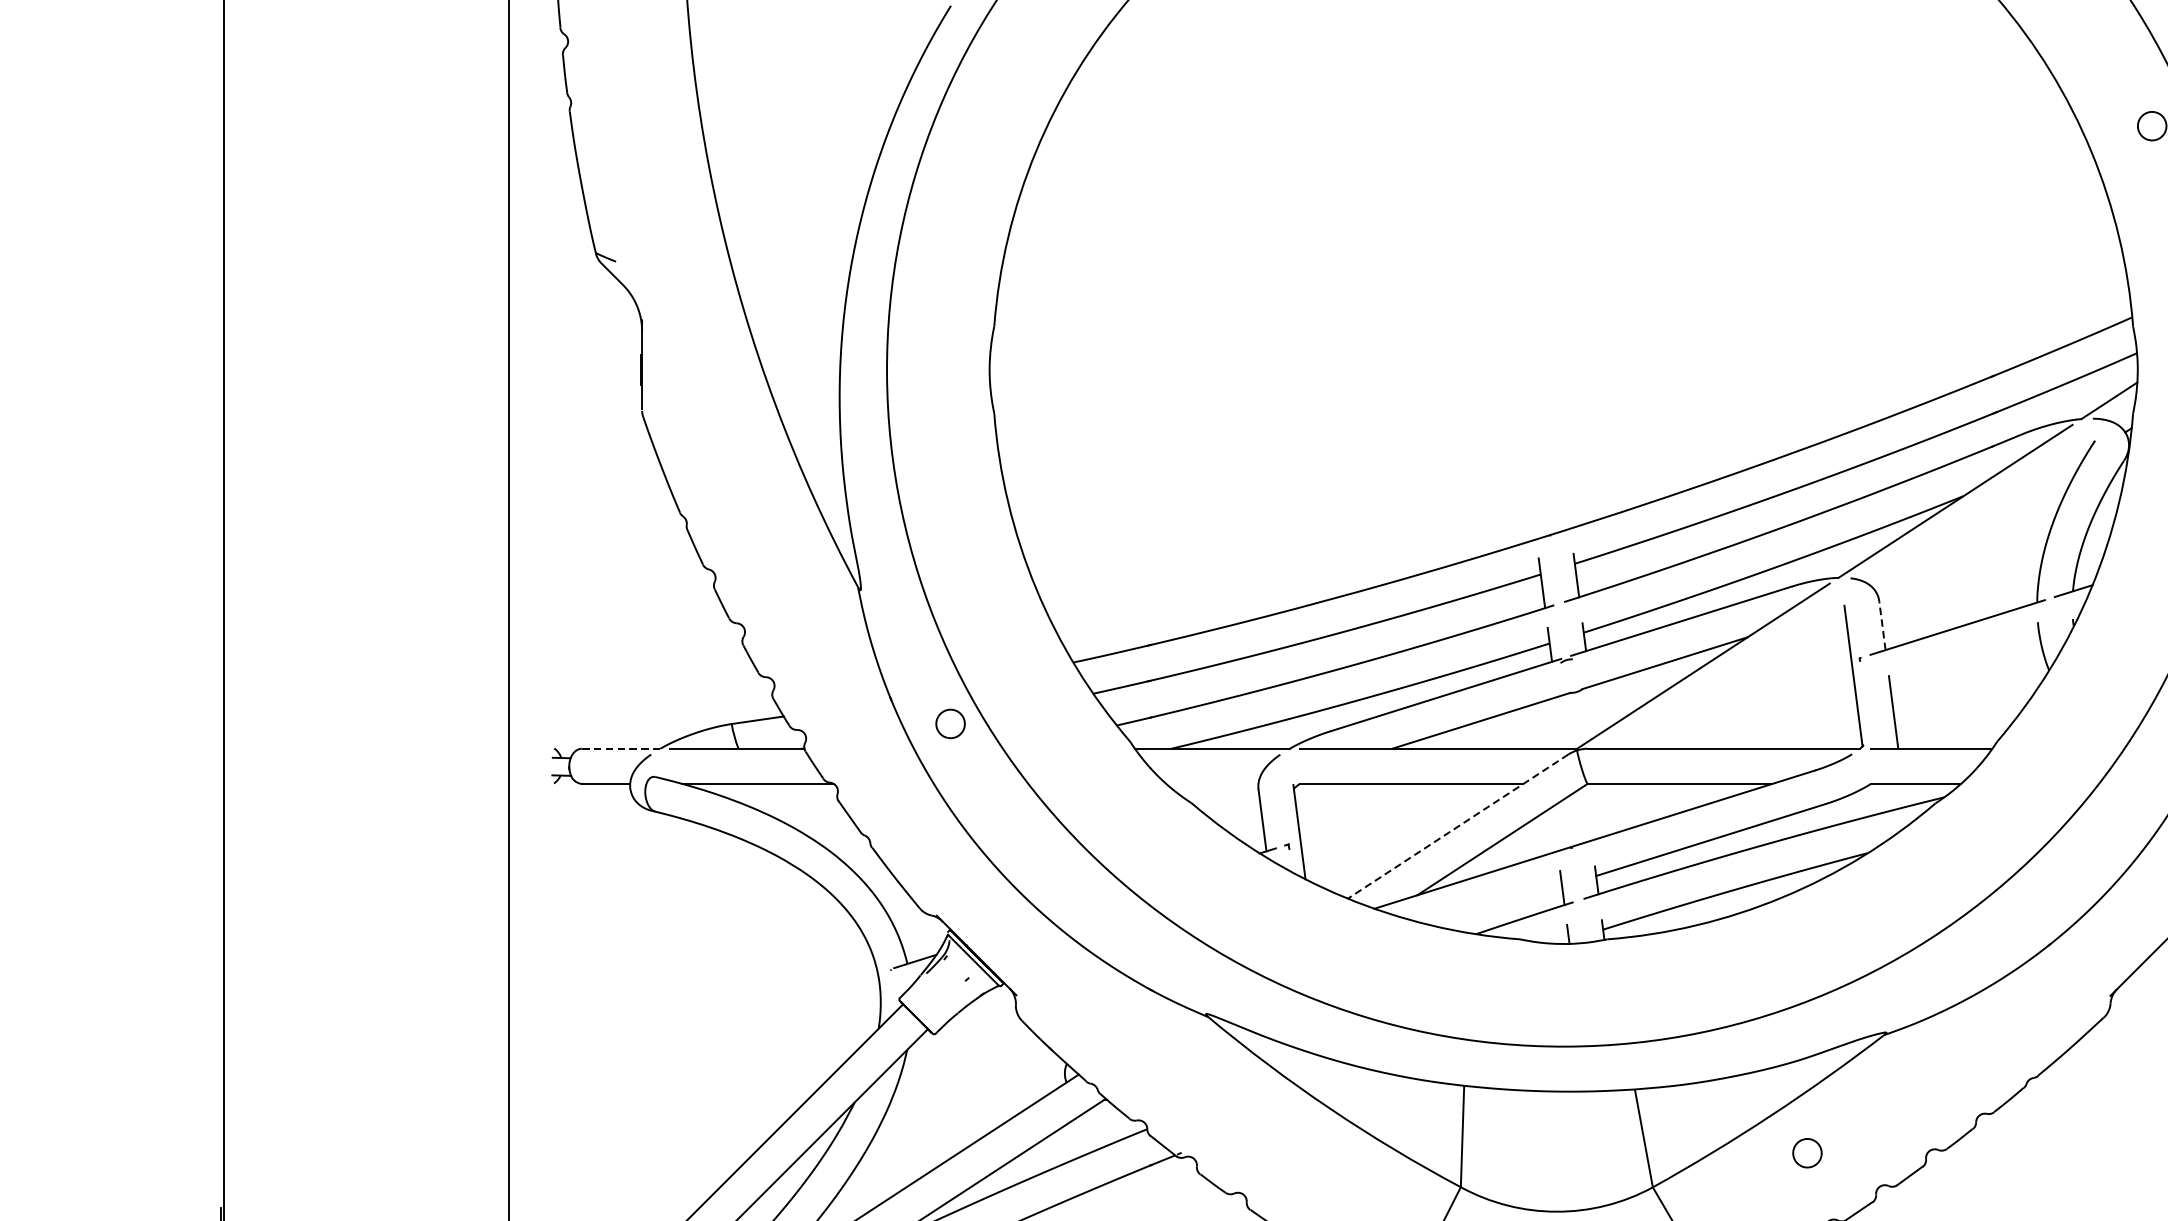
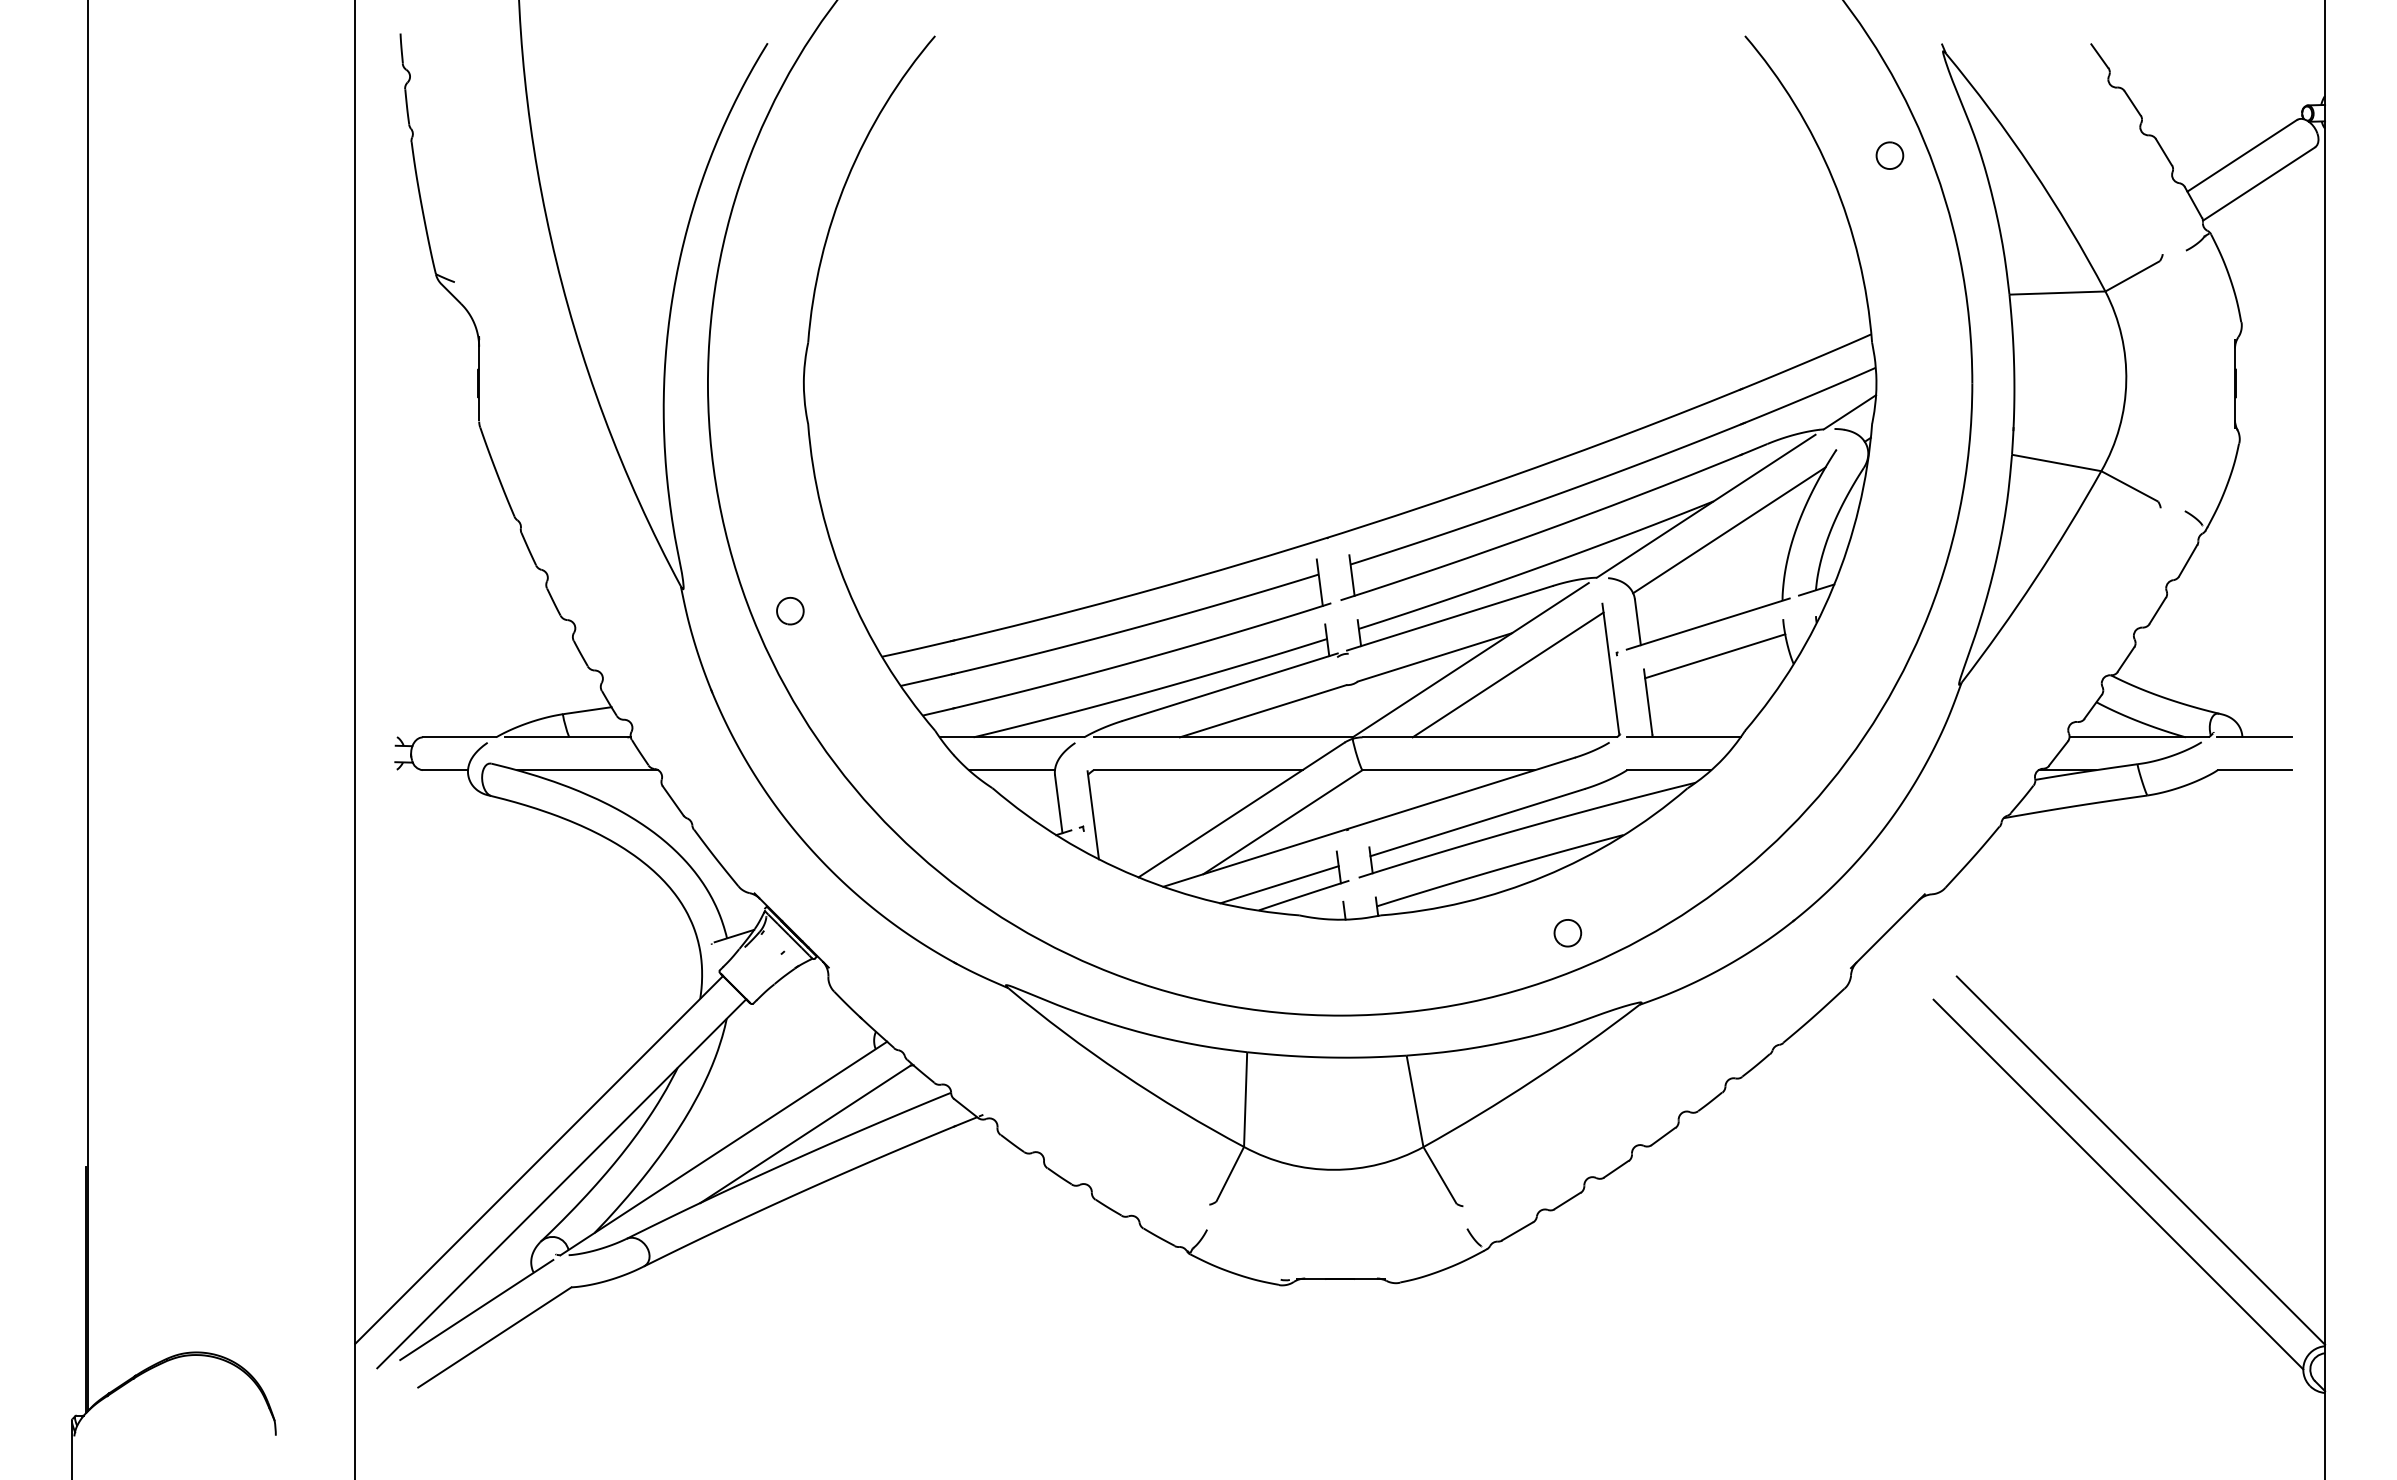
line: (1980, 527) -> (1729, 530), added
line: (1881, 625) -> (1637, 622), dashed -> solid
line: (1965, 662) -> (1715, 656), added
line: (1742, 681) -> (1507, 674), added
part: (950, 723) -> (790, 610), moved
line: (621, 748) -> (459, 737), dashed -> solid
line: (1211, 784) -> (1011, 770), added
line: (1458, 827) -> (1241, 810), dashed -> solid
line: (1498, 906) -> (1279, 884), added
part: (1807, 1153) -> (1567, 933), moved

